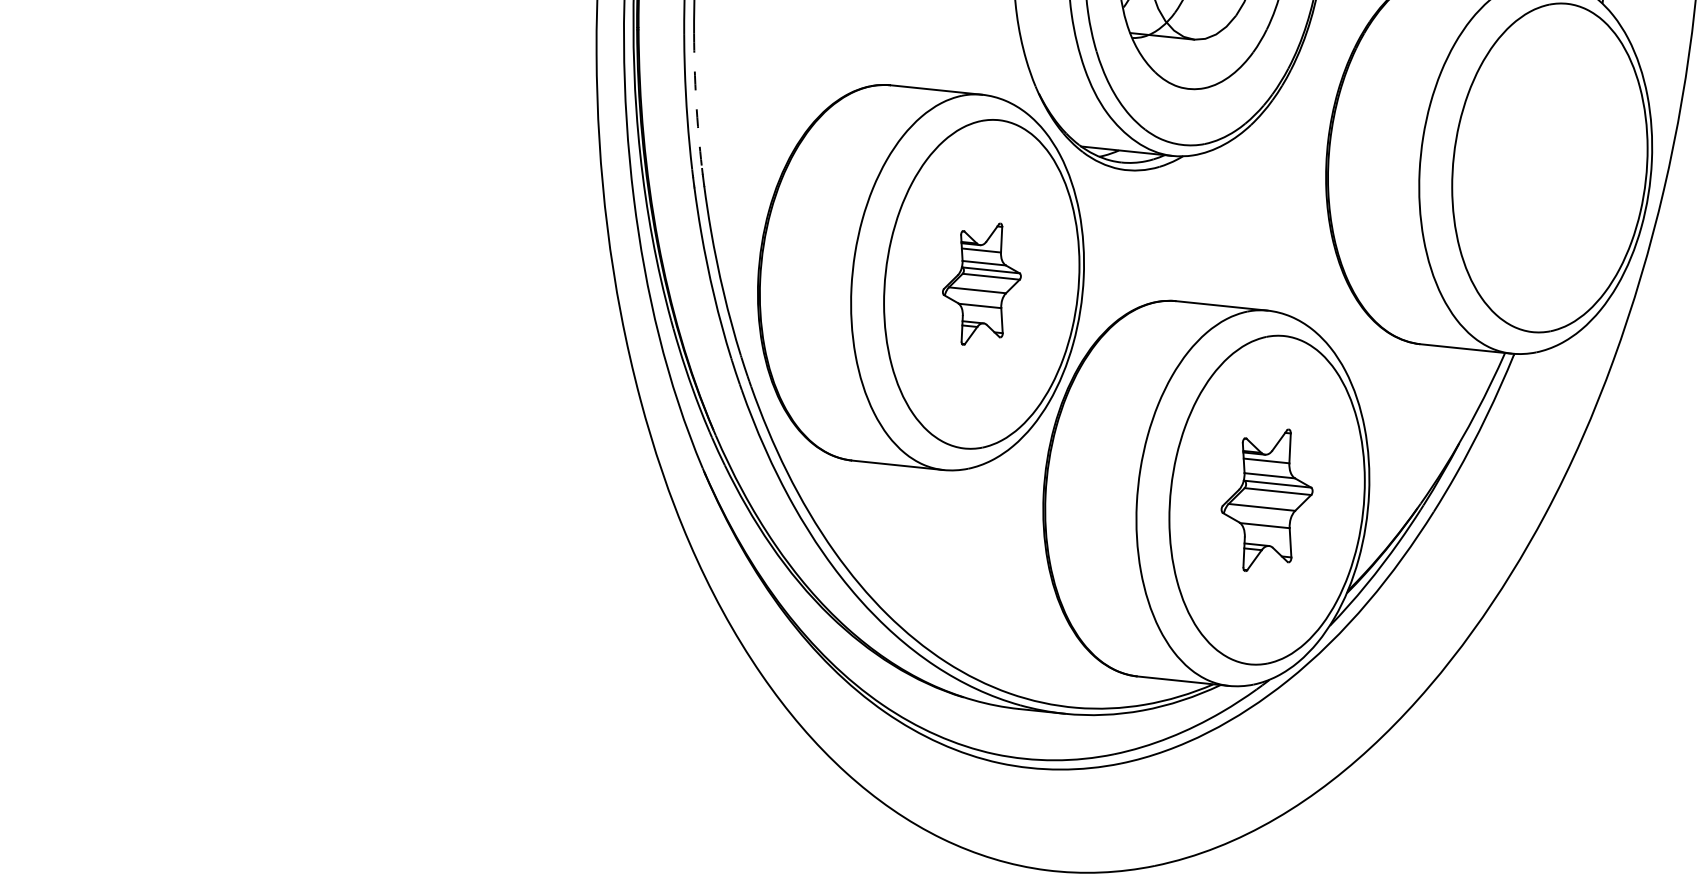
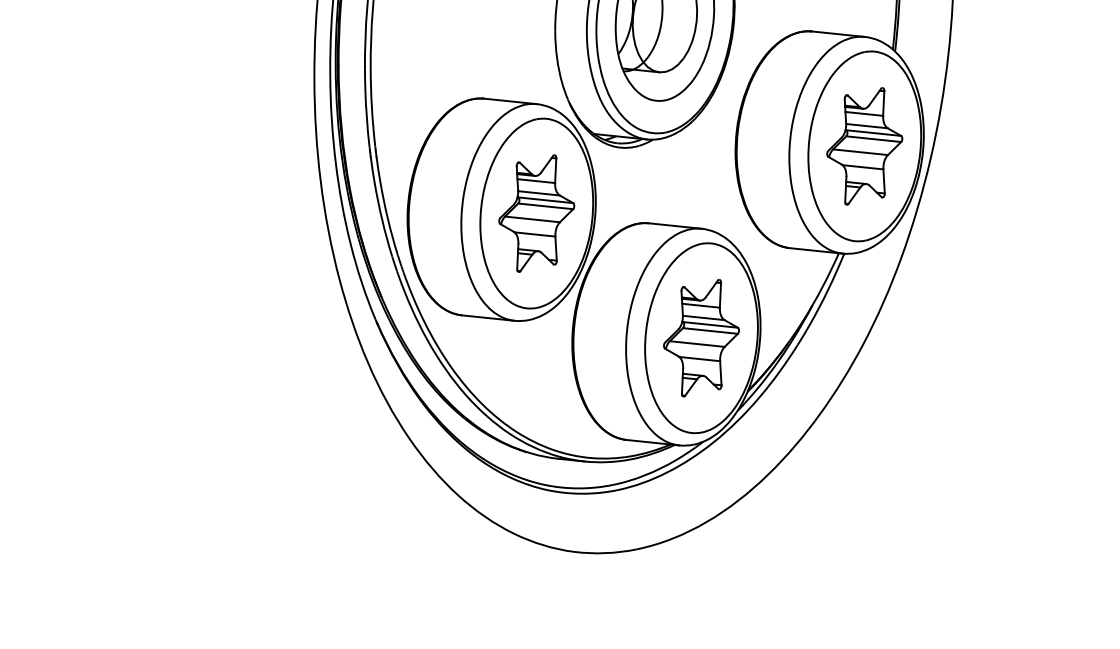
arc: (695, 100) -> (371, 107), dashed -> solid
part: (1549, 168) -> (864, 146), added
part: (981, 284) -> (536, 213), size x1.67
part: (1267, 500) -> (701, 338), size x1.43

